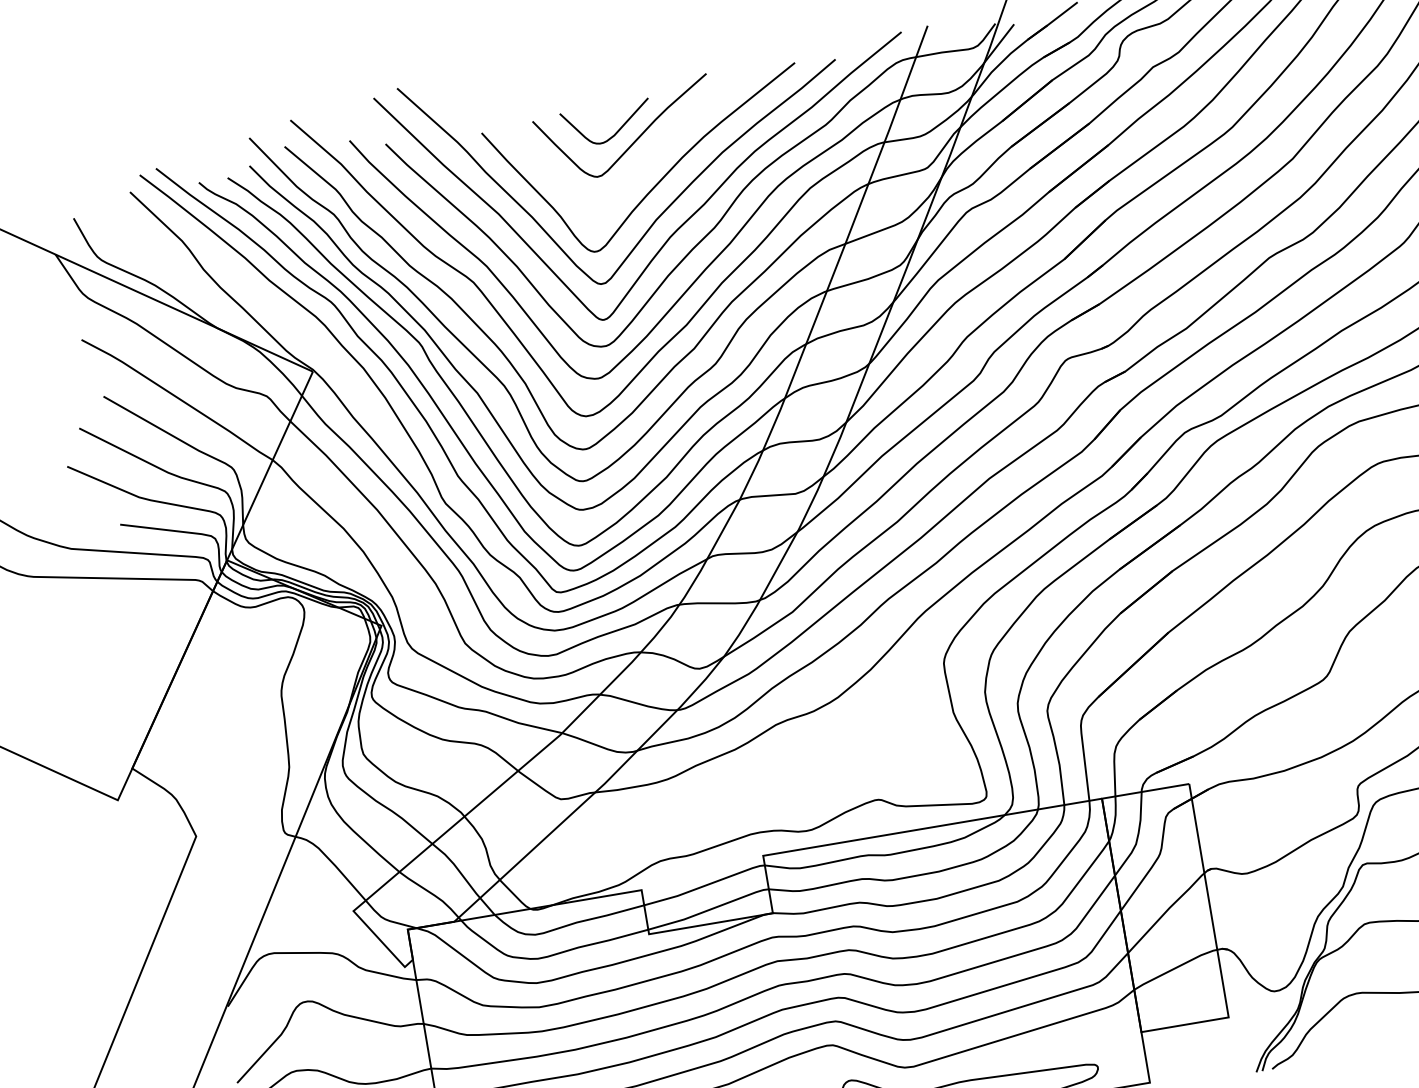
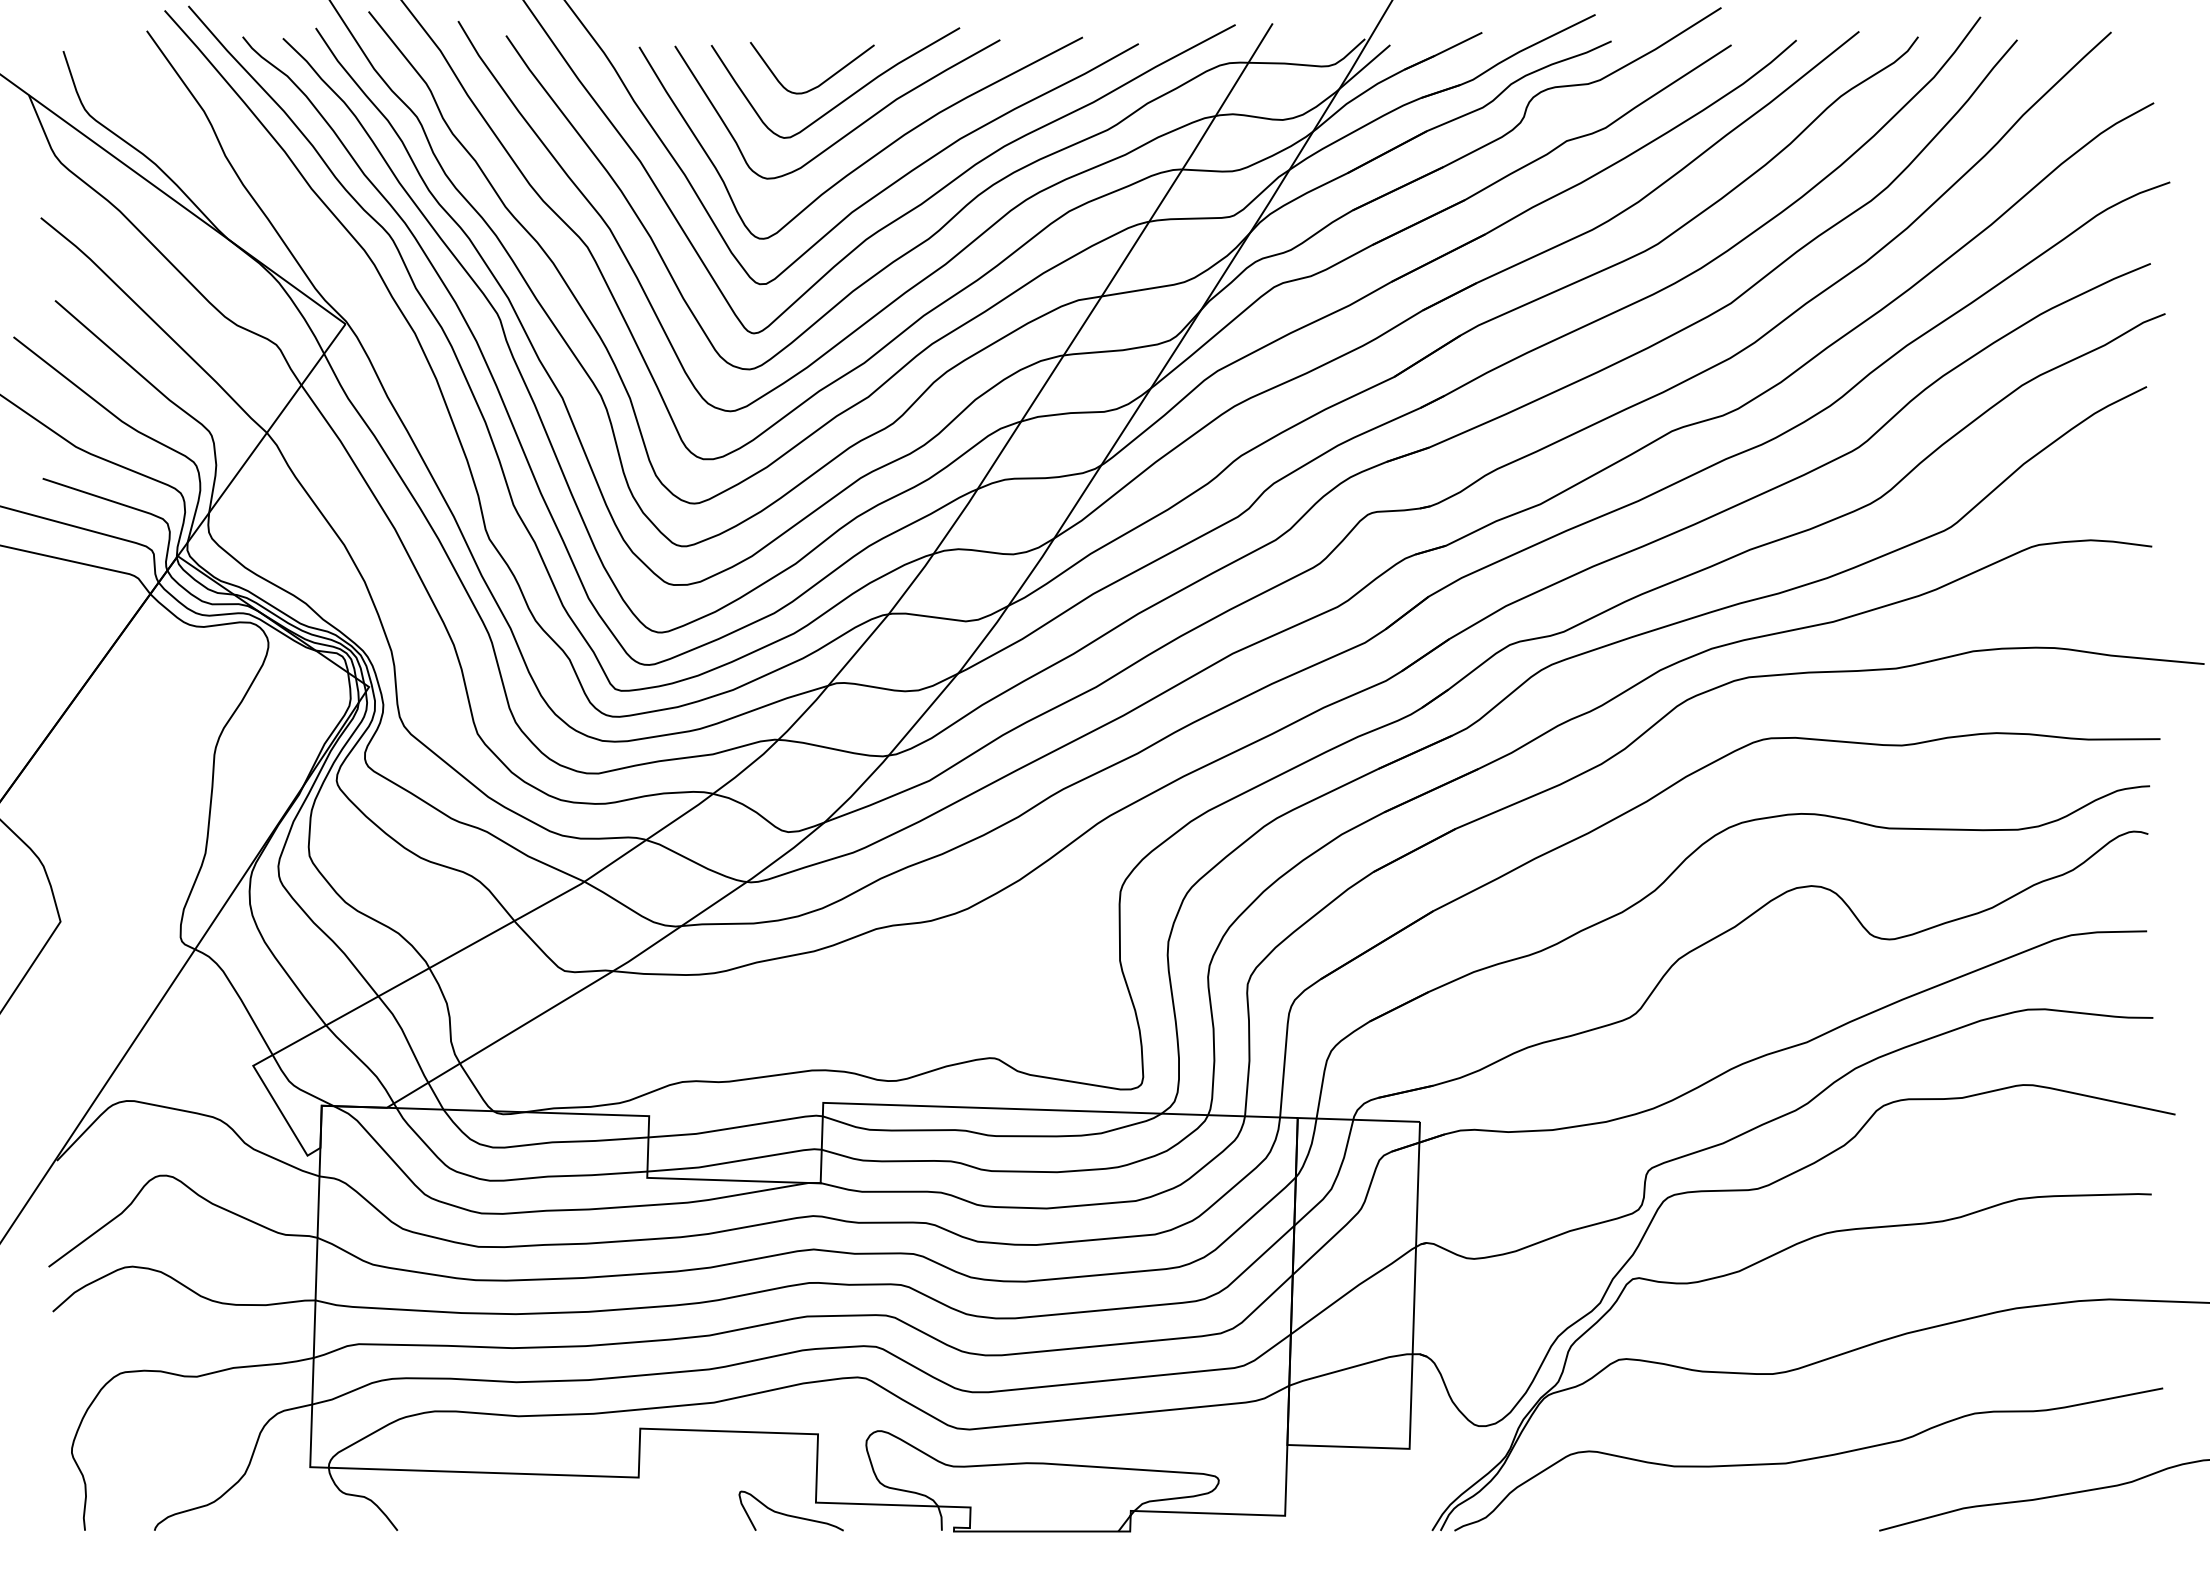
curve: (644, 161) -> (852, 129), added

